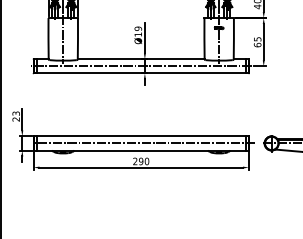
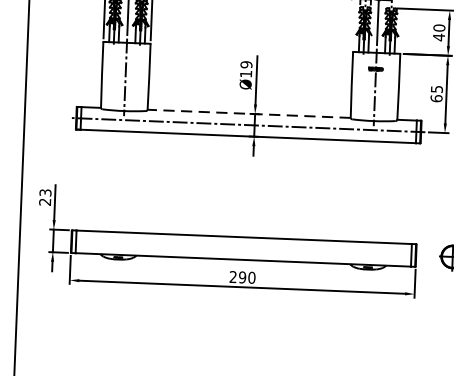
line: (140, 59) -> (248, 114), solid -> dashed
line: (143, 143) -> (247, 248), removed

